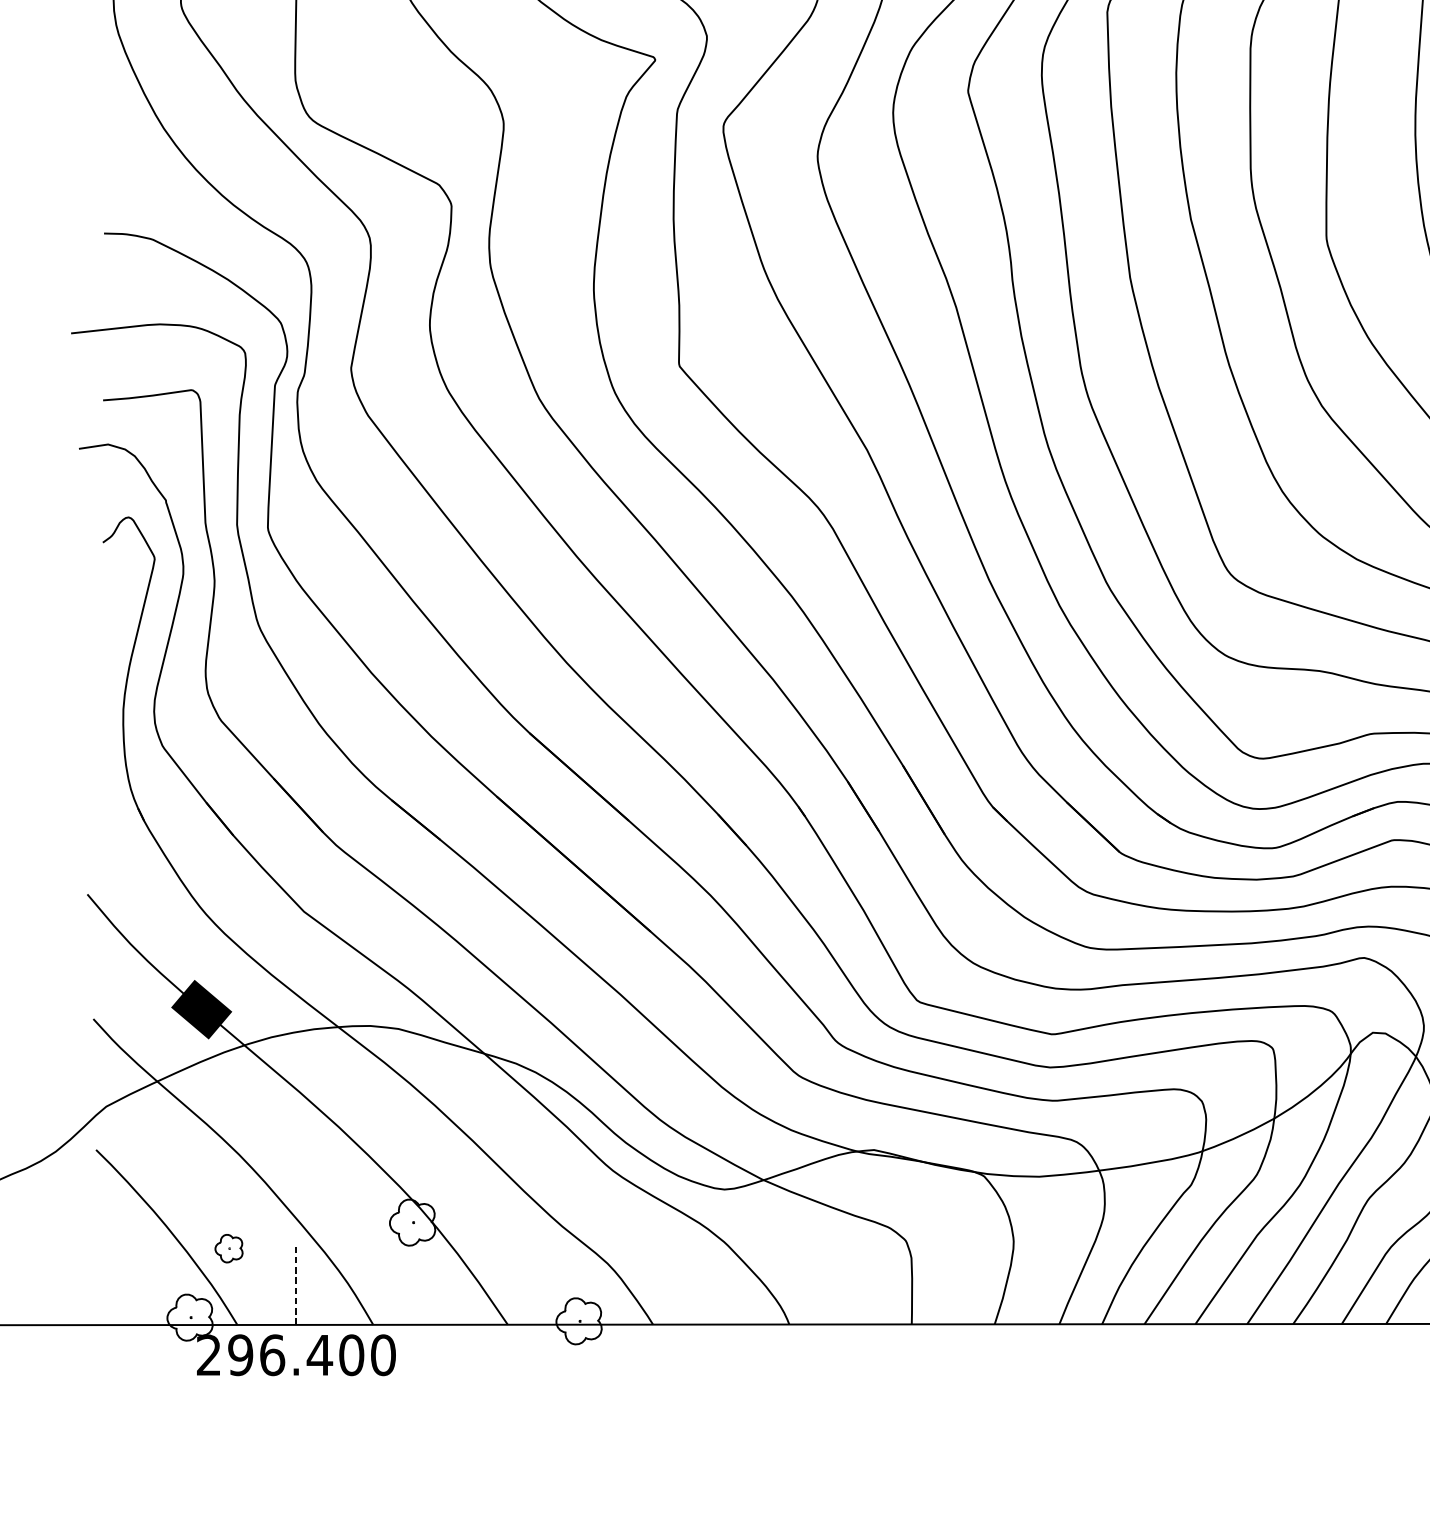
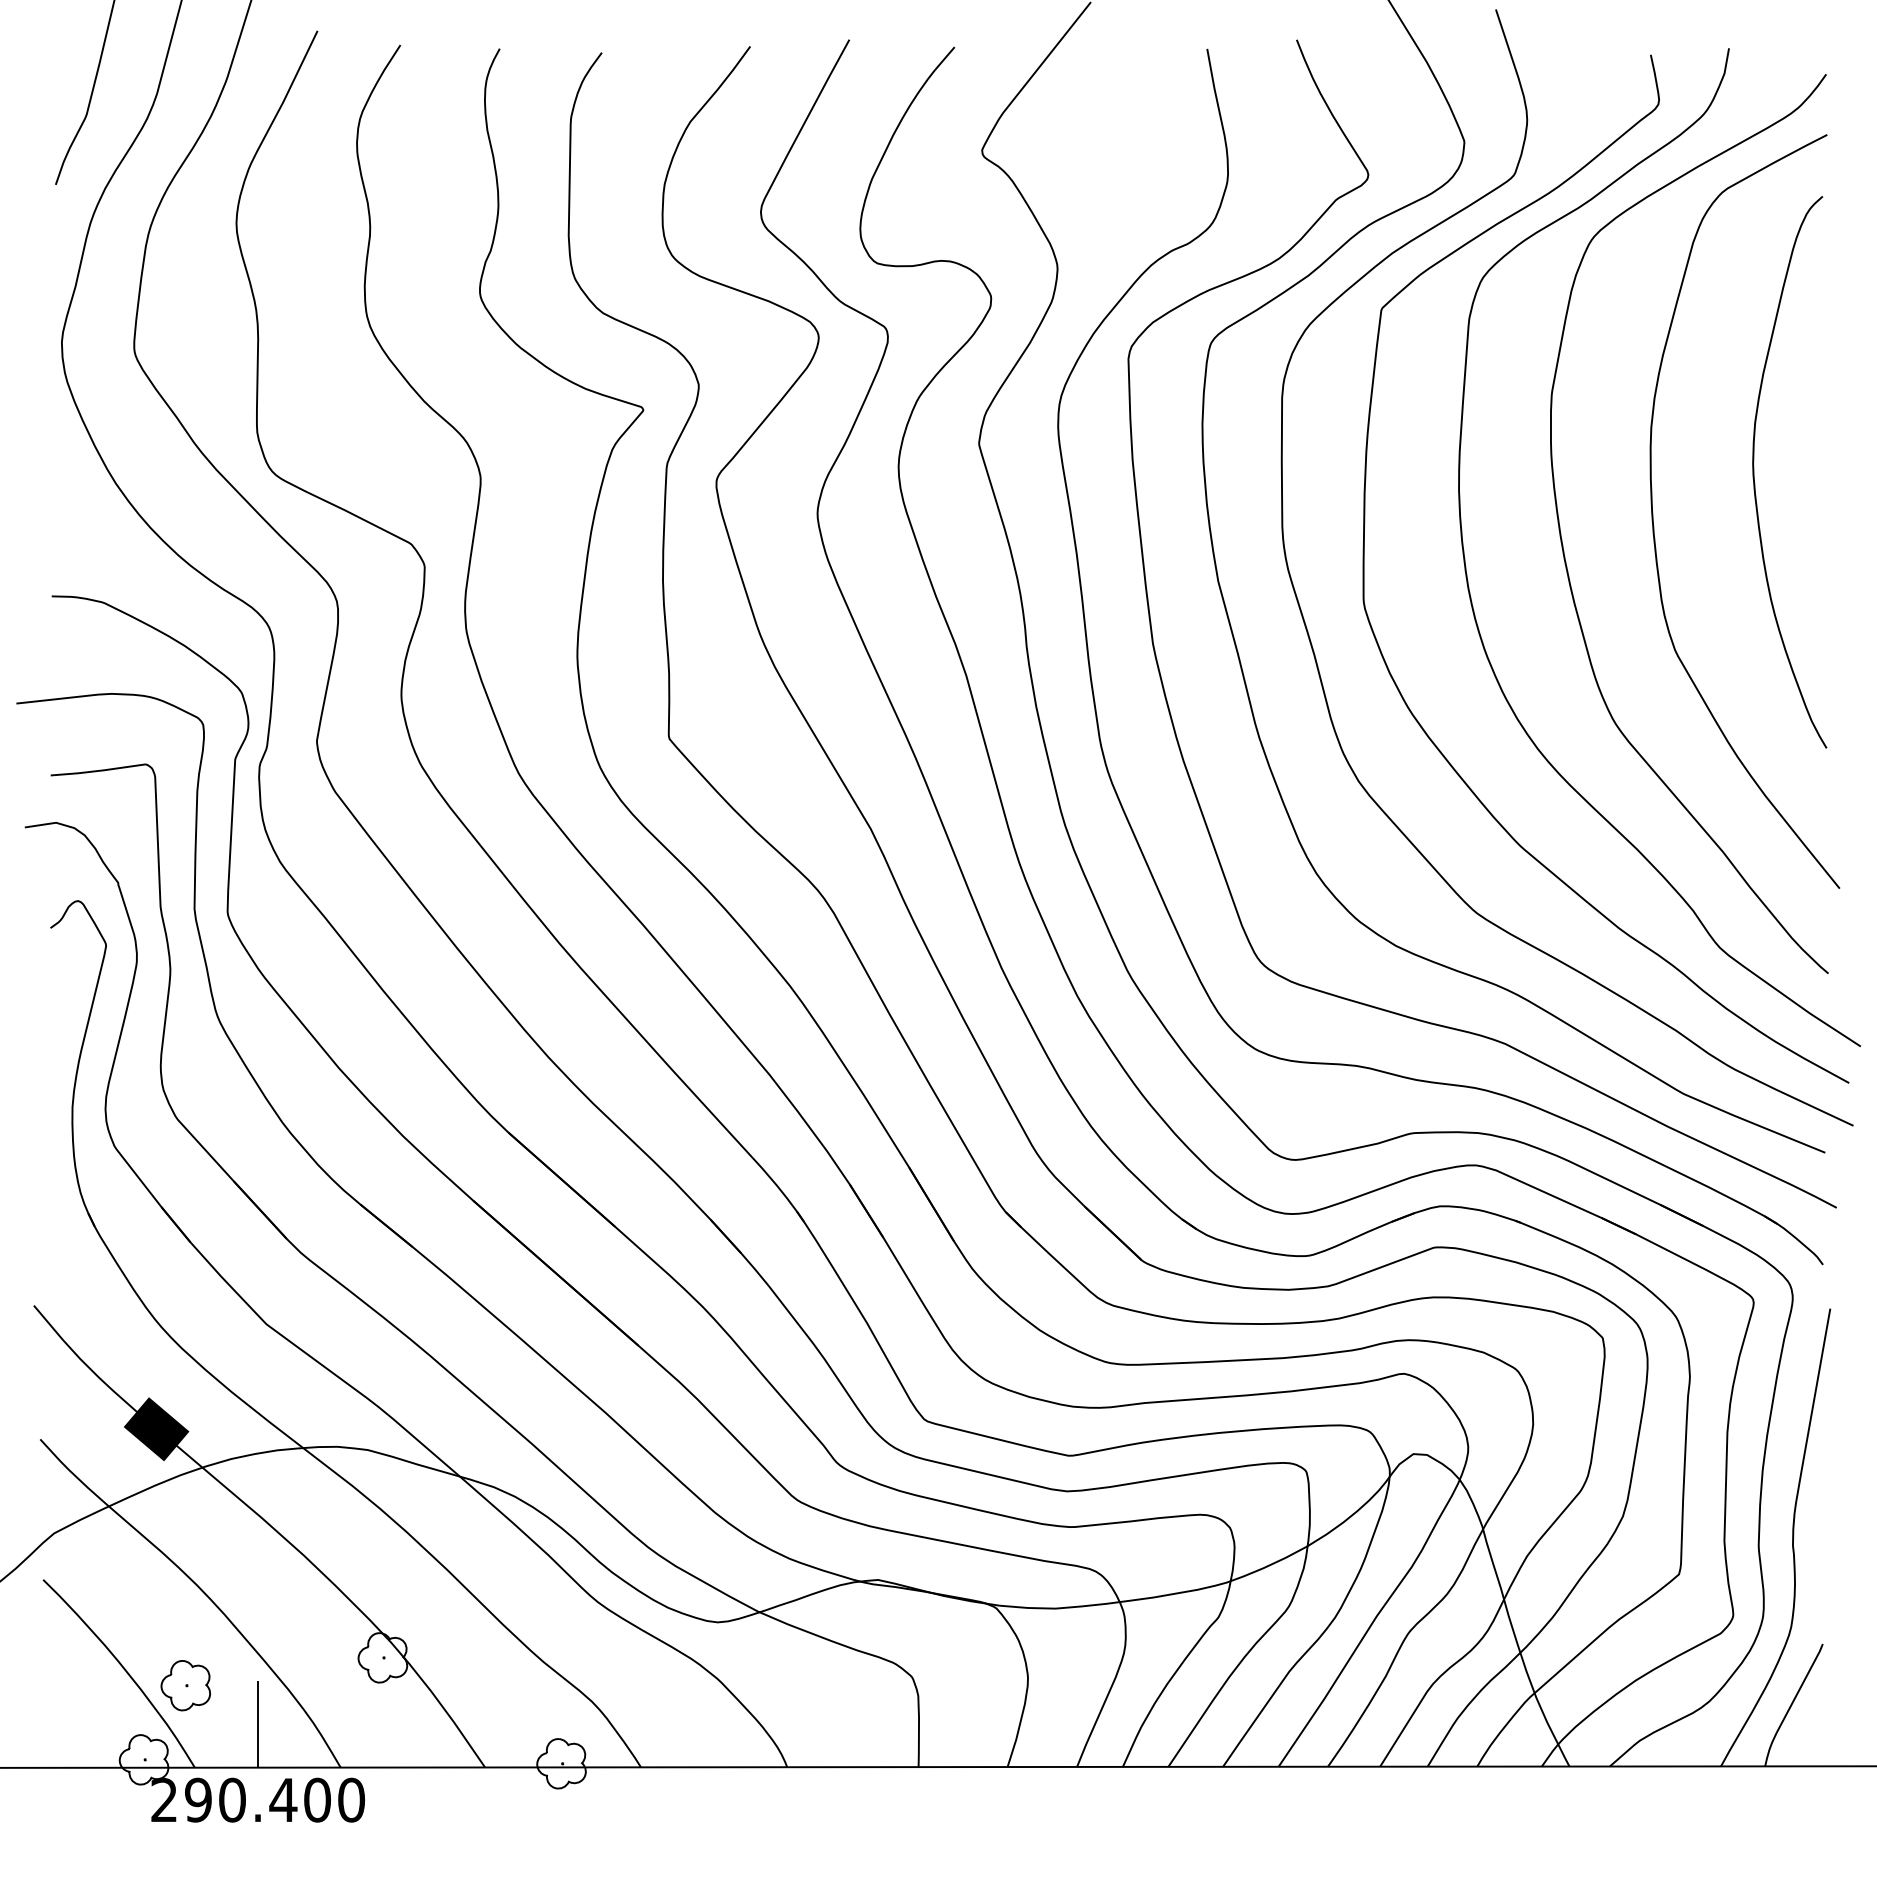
part: (228, 1248) -> (185, 1685), size x1.67
line: (296, 1283) -> (258, 1723), dashed -> solid
text: (272, 1354) -> (232, 1799), 296.400 -> 290.400

